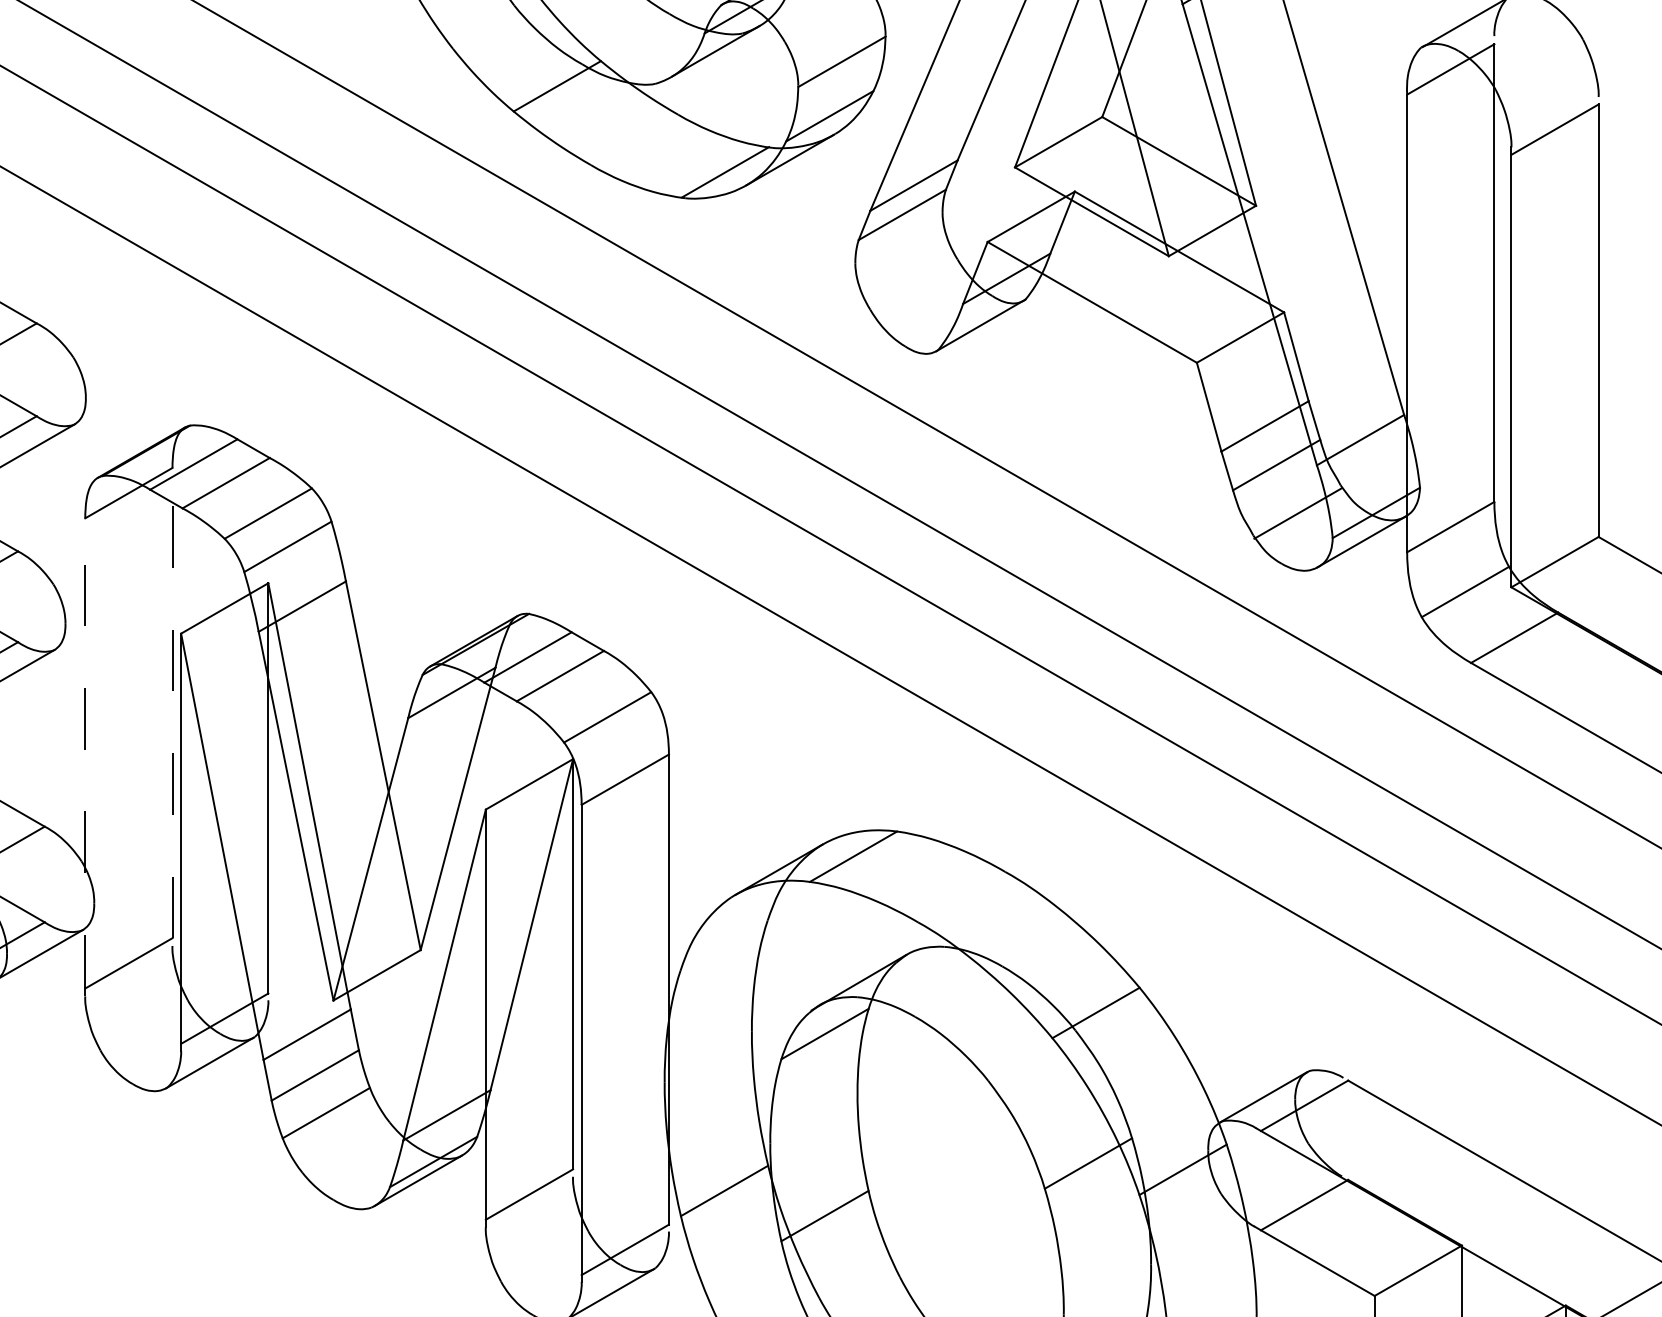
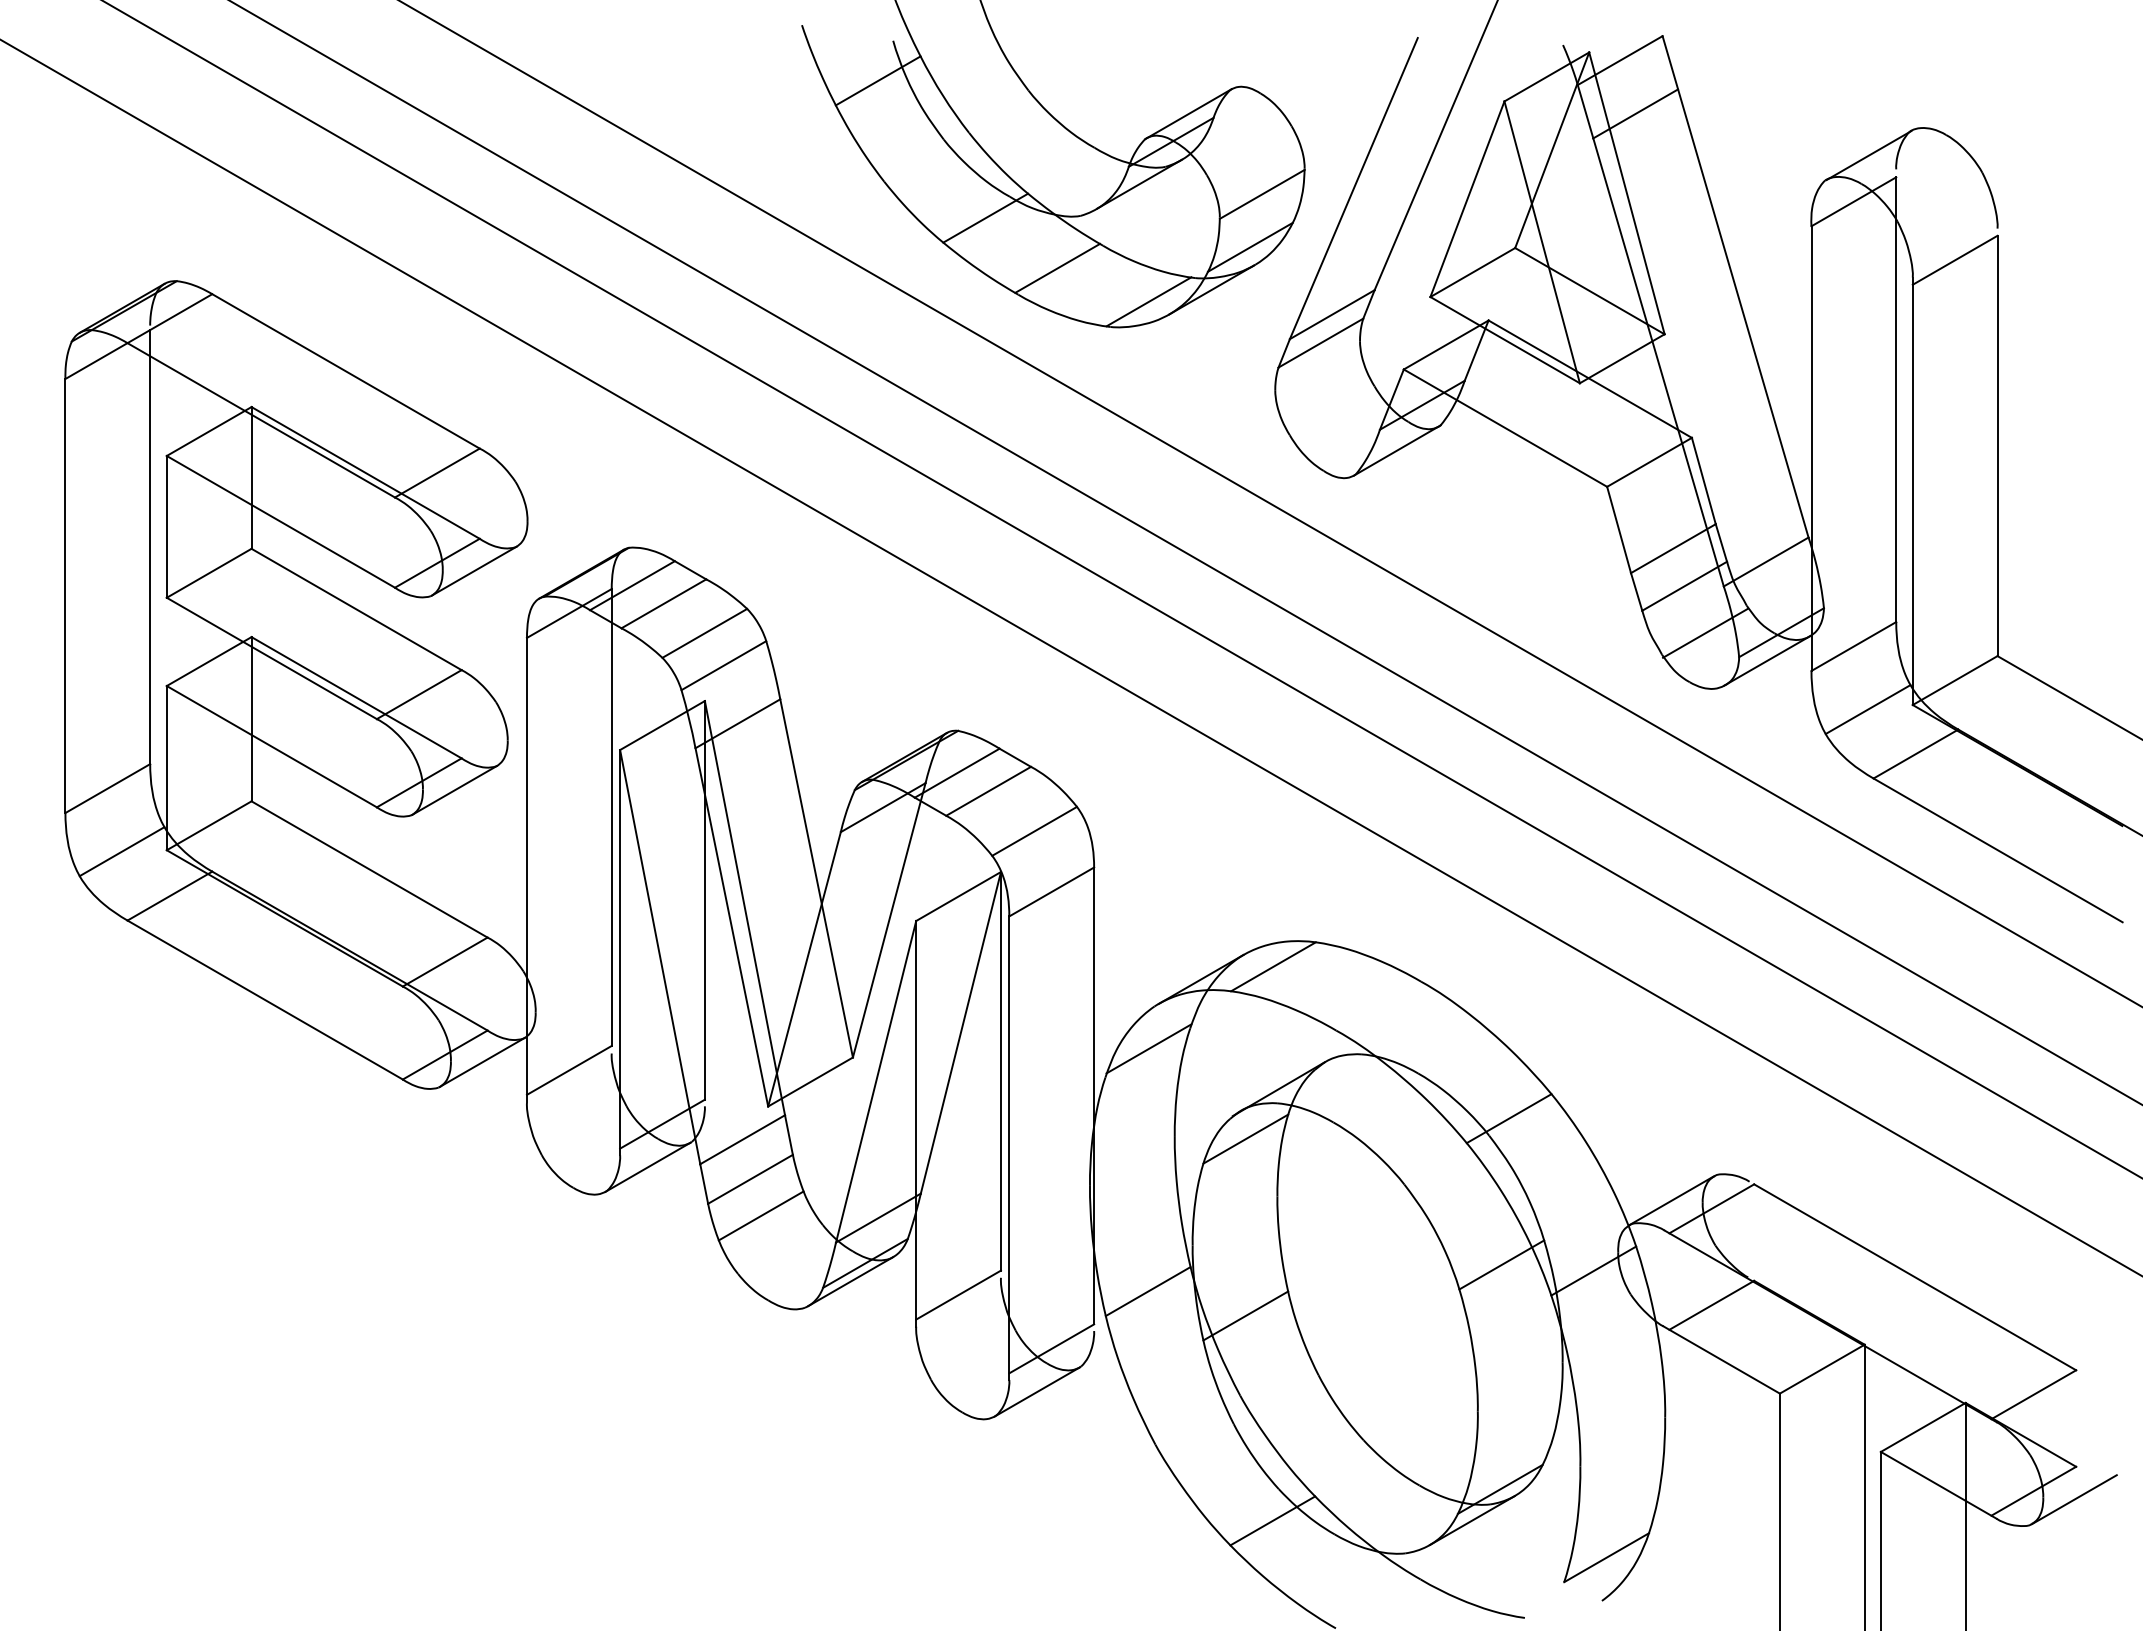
line: (631, 137) -> (1057, 267), added
line: (172, 703) -> (611, 817), dashed -> solid
line: (84, 756) -> (526, 869), dashed -> solid
line: (724, 940) -> (1148, 1048), added

